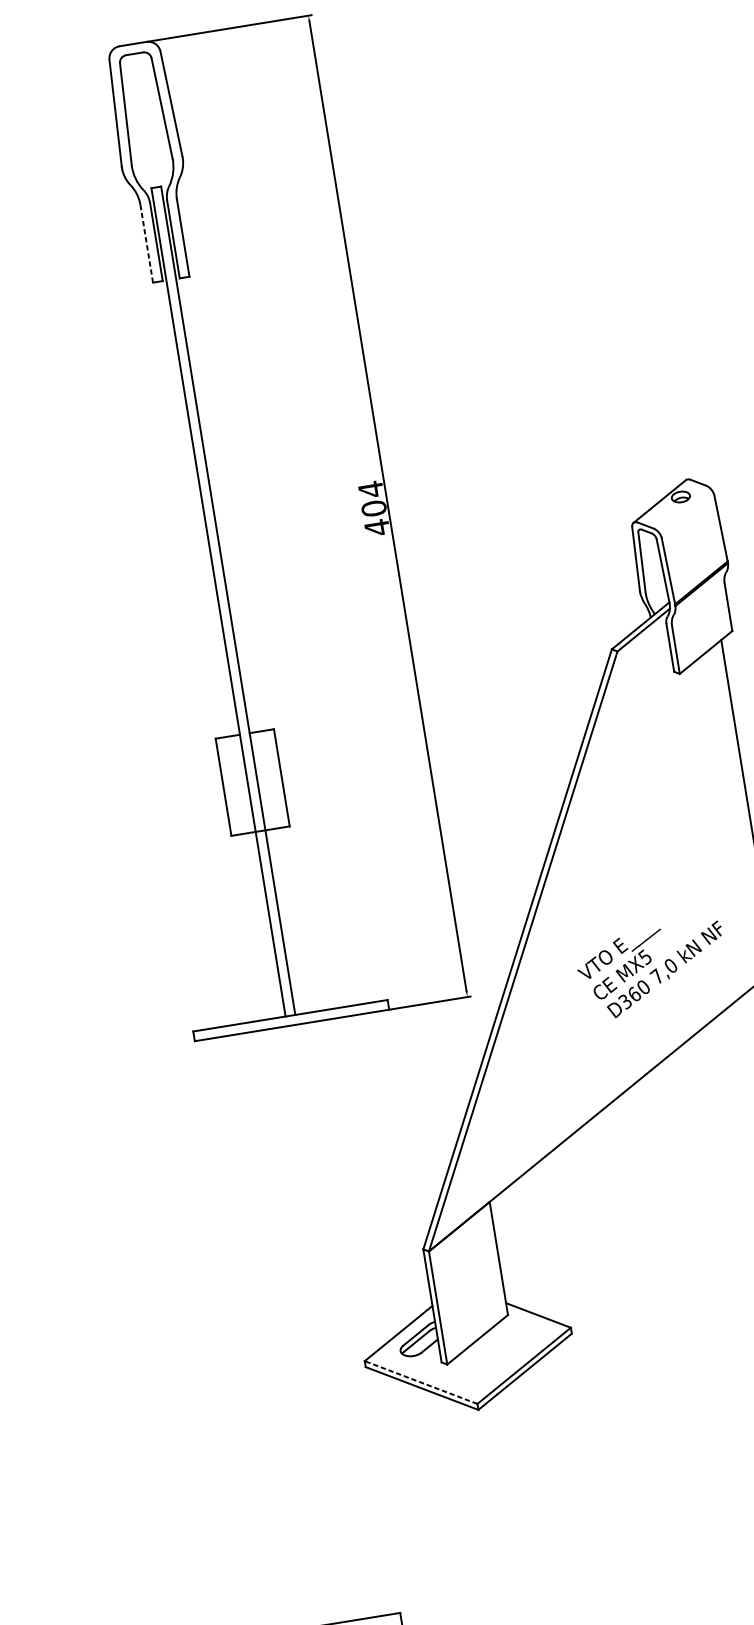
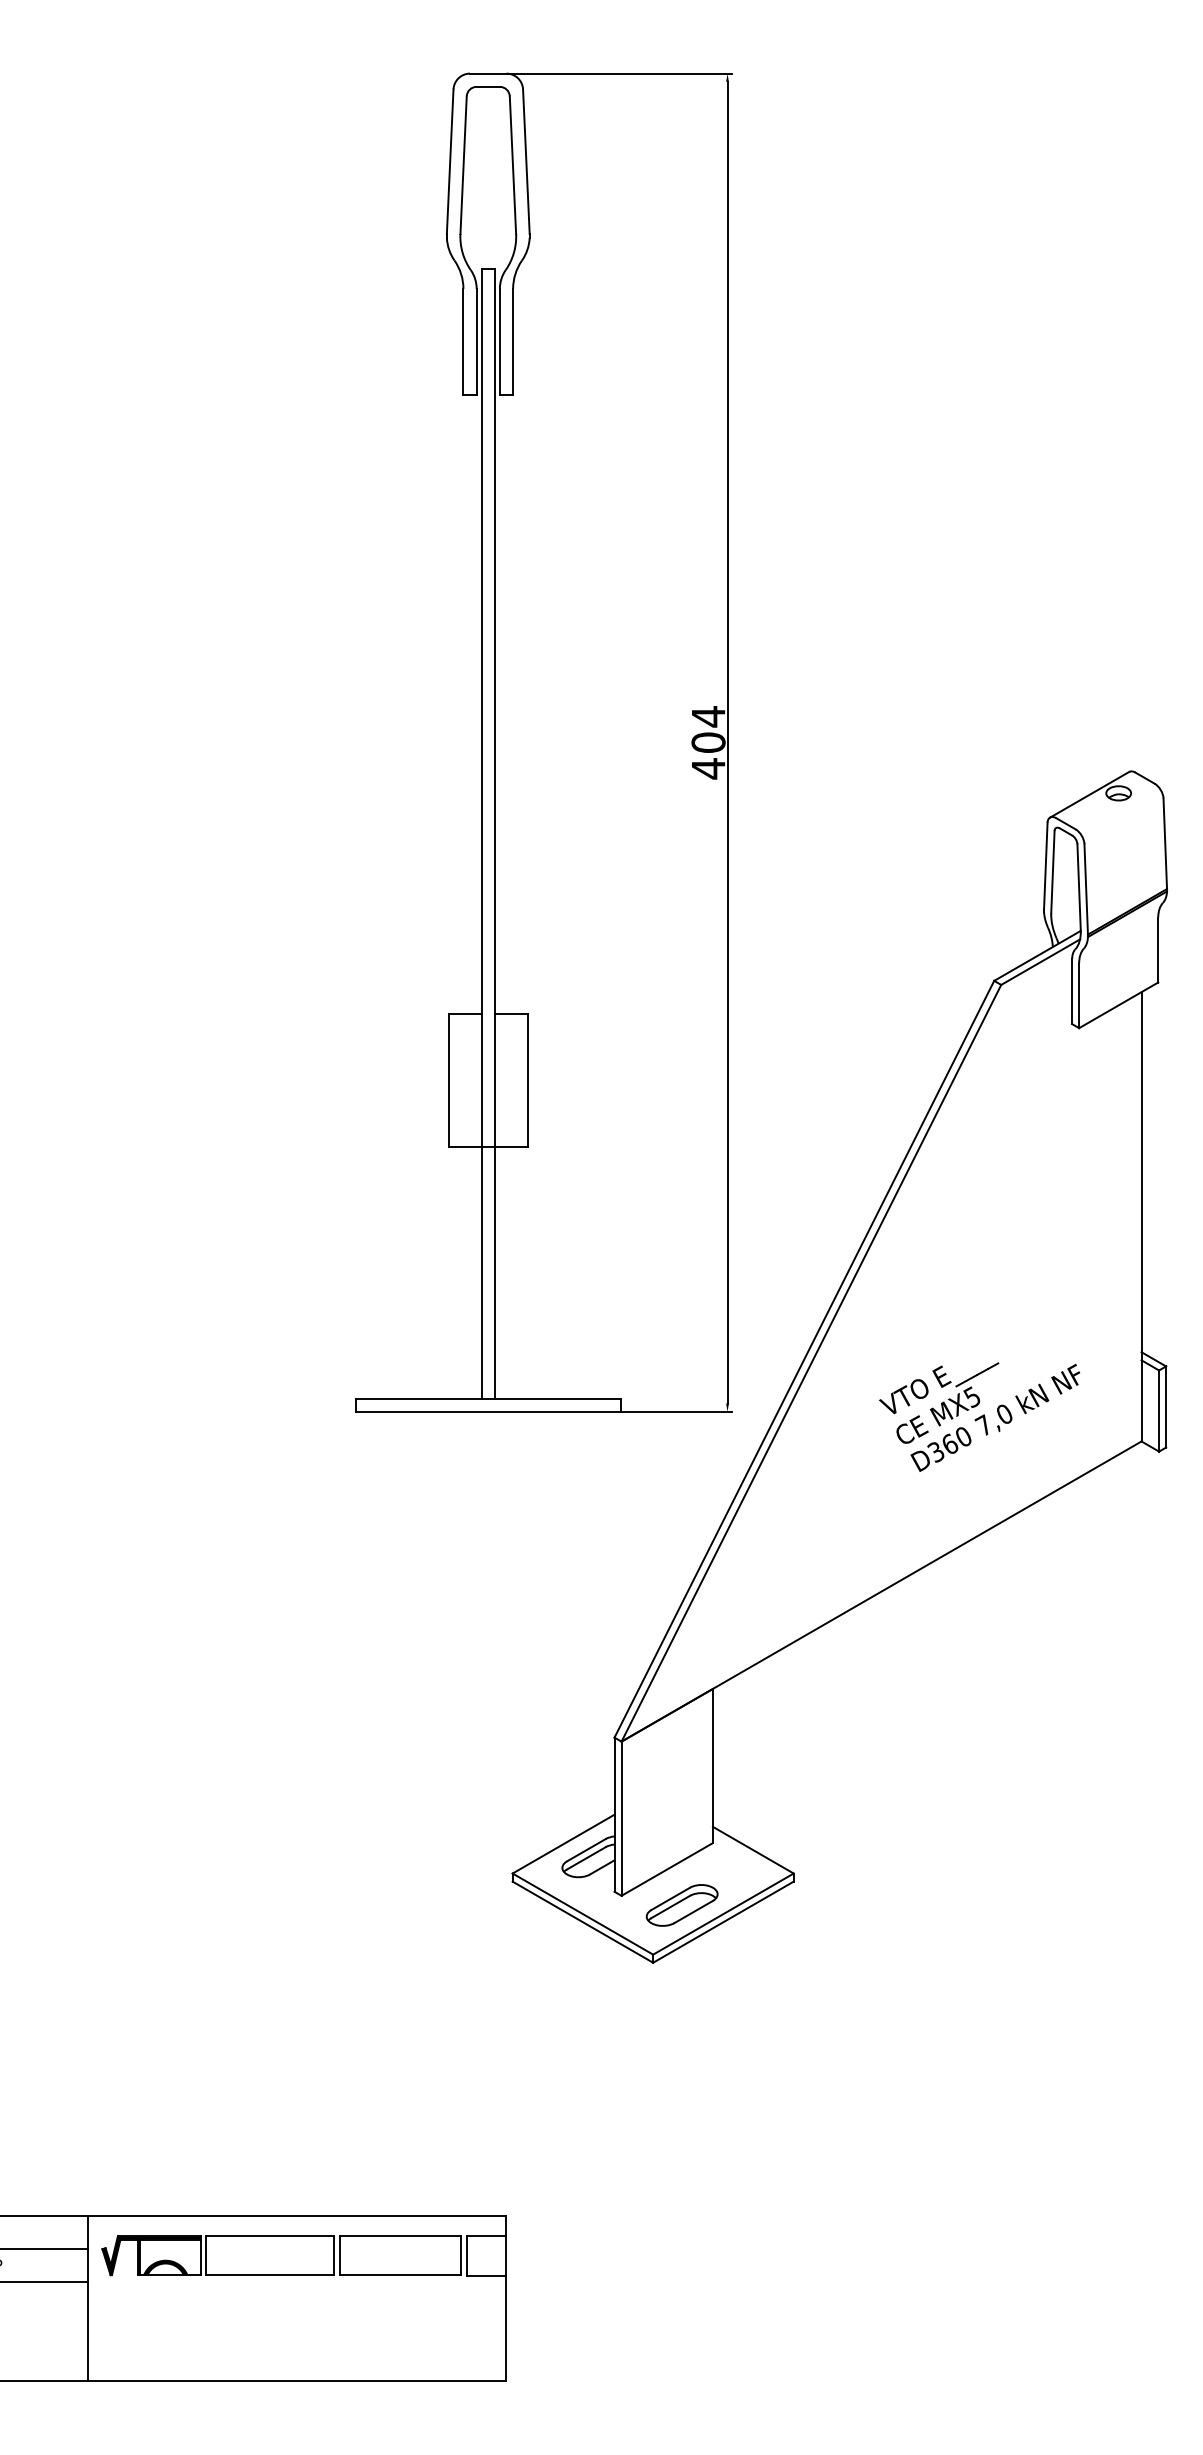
line: (146, 243) -> (463, 341), dashed -> solid
part: (492, 1364) -> (681, 1905), added
line: (420, 1382) -> (582, 1913), dashed -> solid

